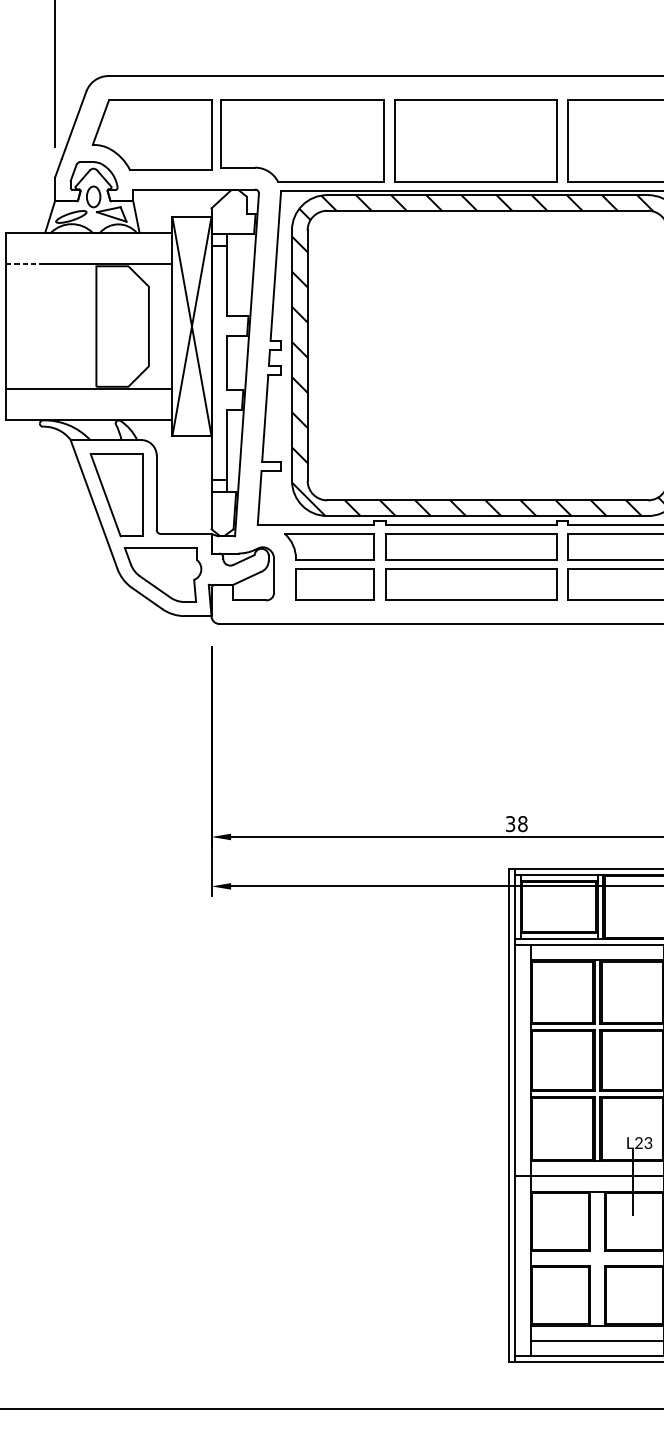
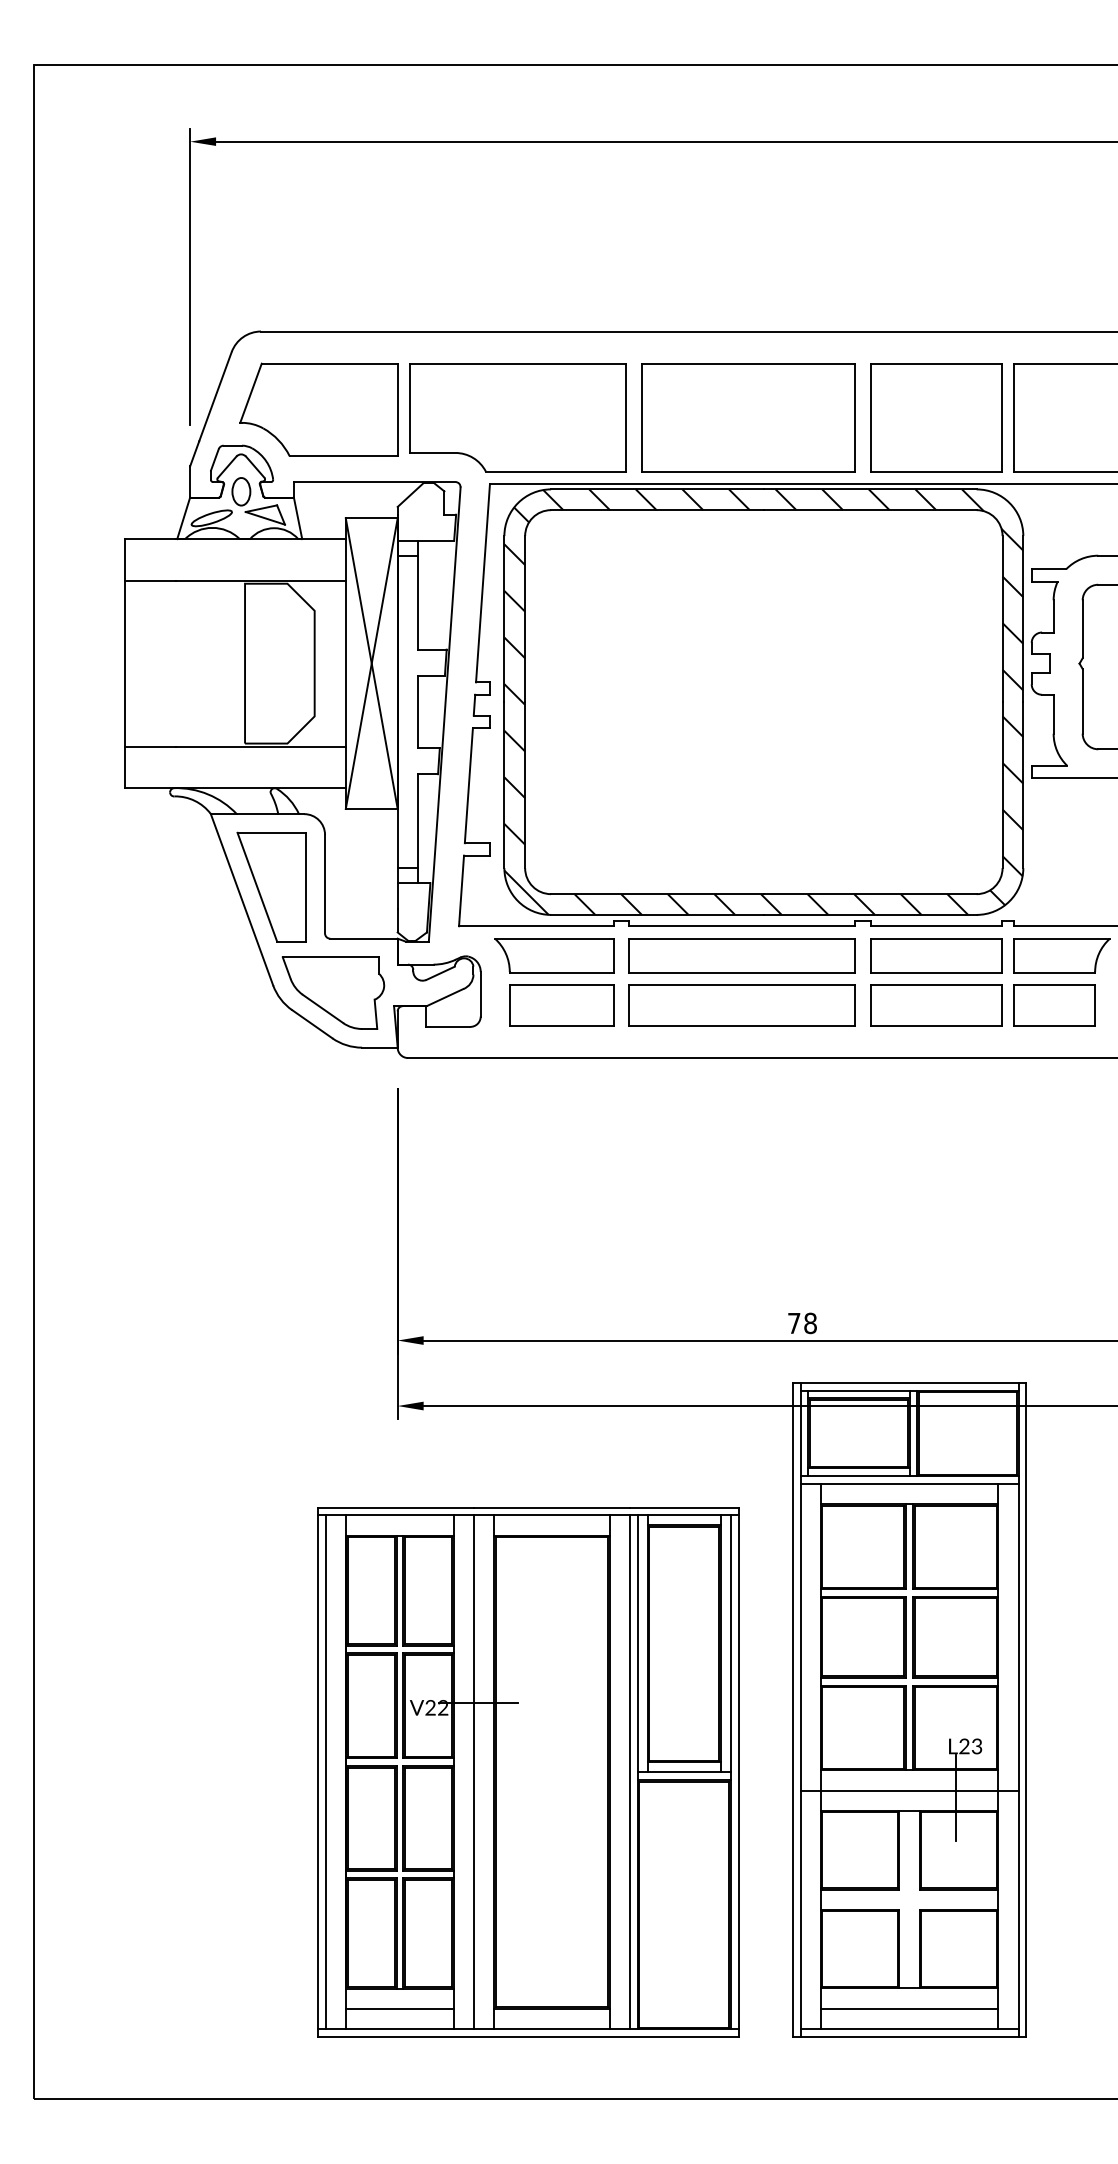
line: (25, 263) -> (150, 580), dashed -> solid
text: (510, 824) -> (794, 1323), 38 -> 78
part: (310, 1162) -> (528, 1772), added

